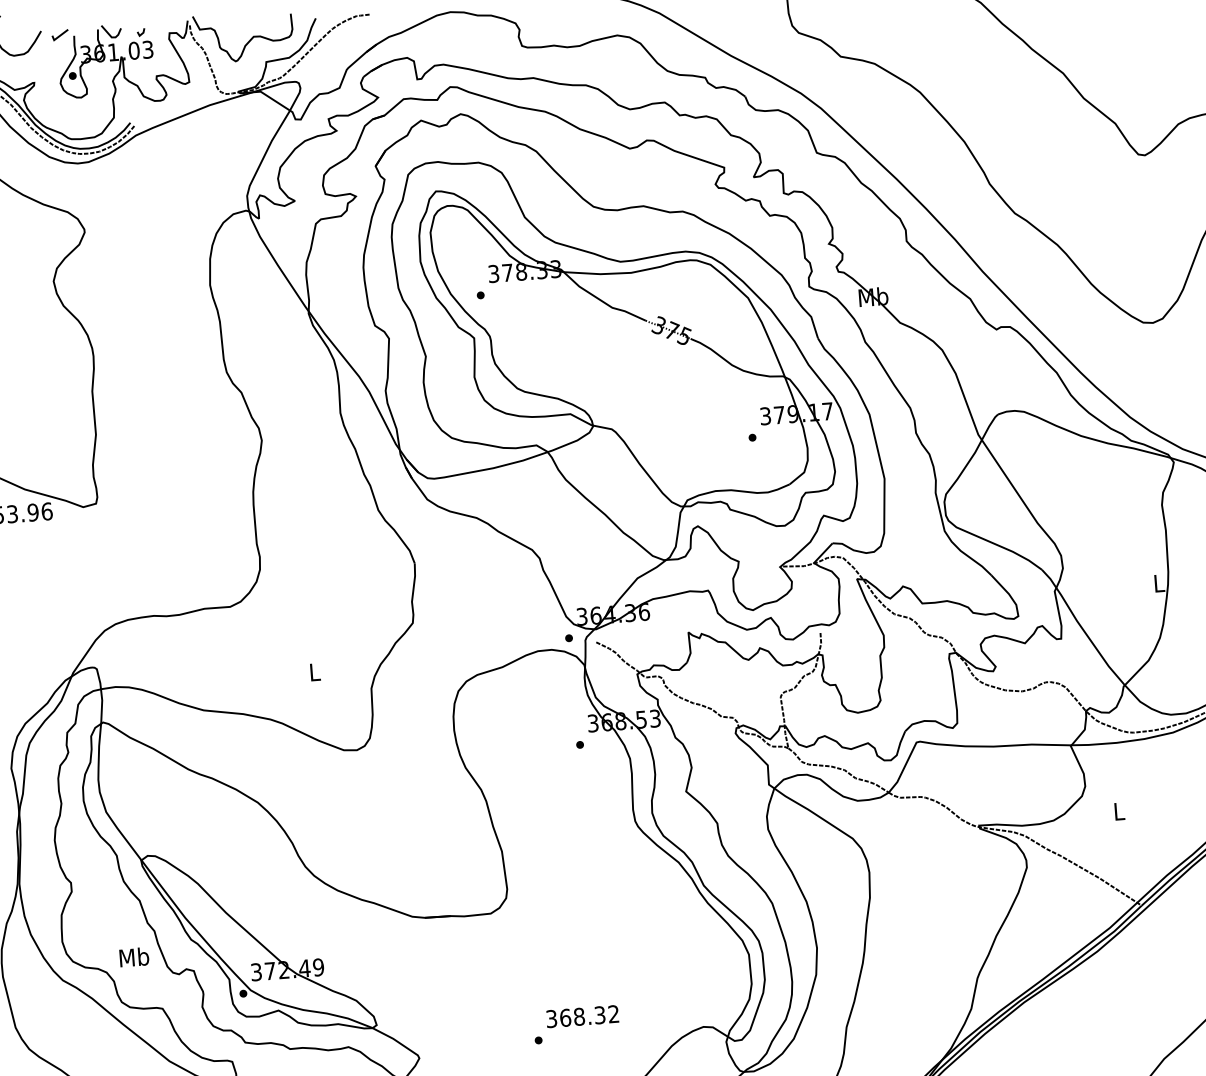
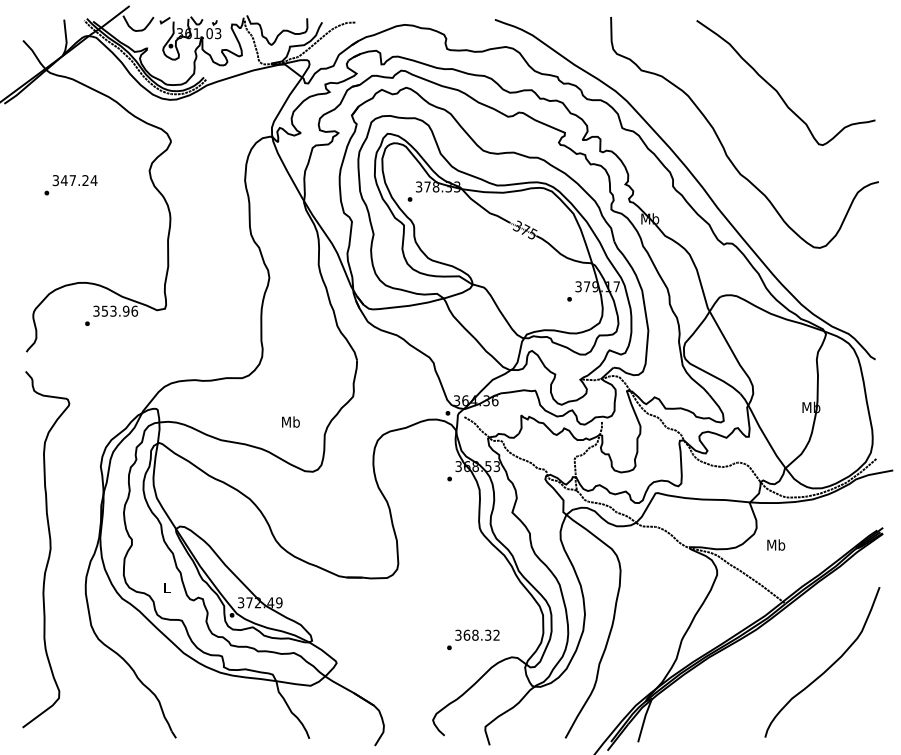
text: (1159, 583) -> (811, 407), L -> Mb
text: (314, 671) -> (290, 421), L -> Mb
text: (1119, 810) -> (776, 544), L -> Mb
text: (134, 956) -> (167, 587), Mb -> L
text: (576, 1023) -> (473, 639), moved

